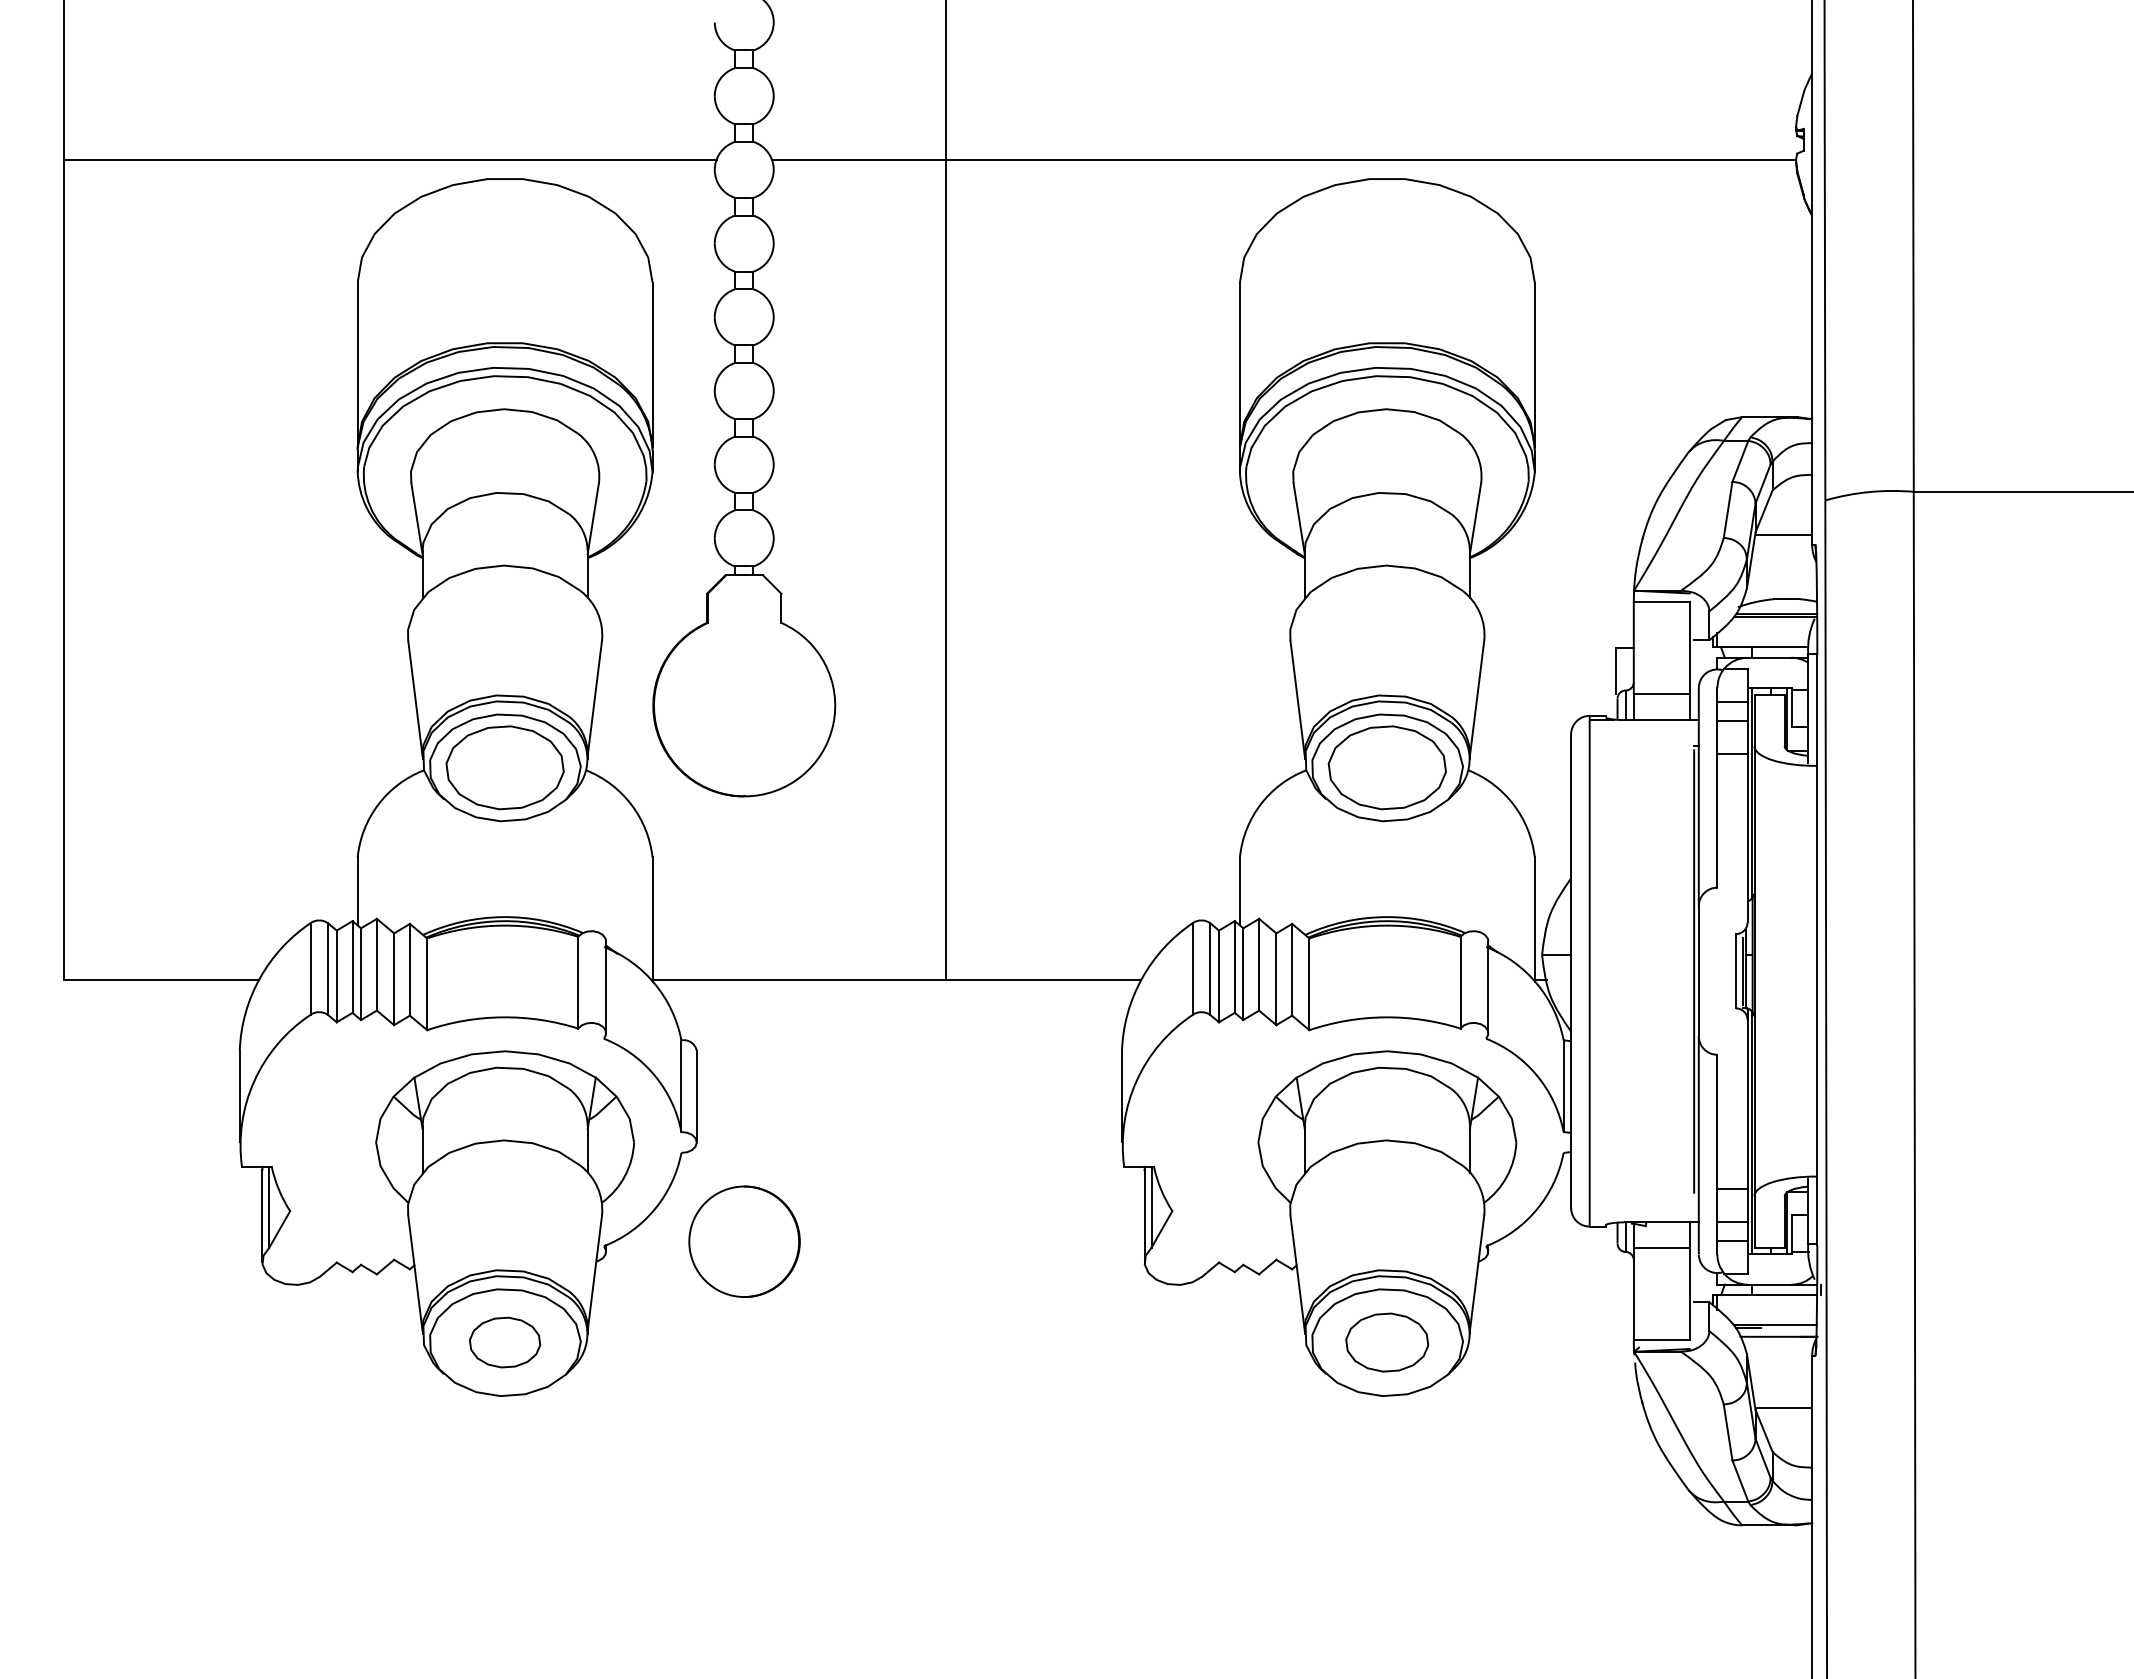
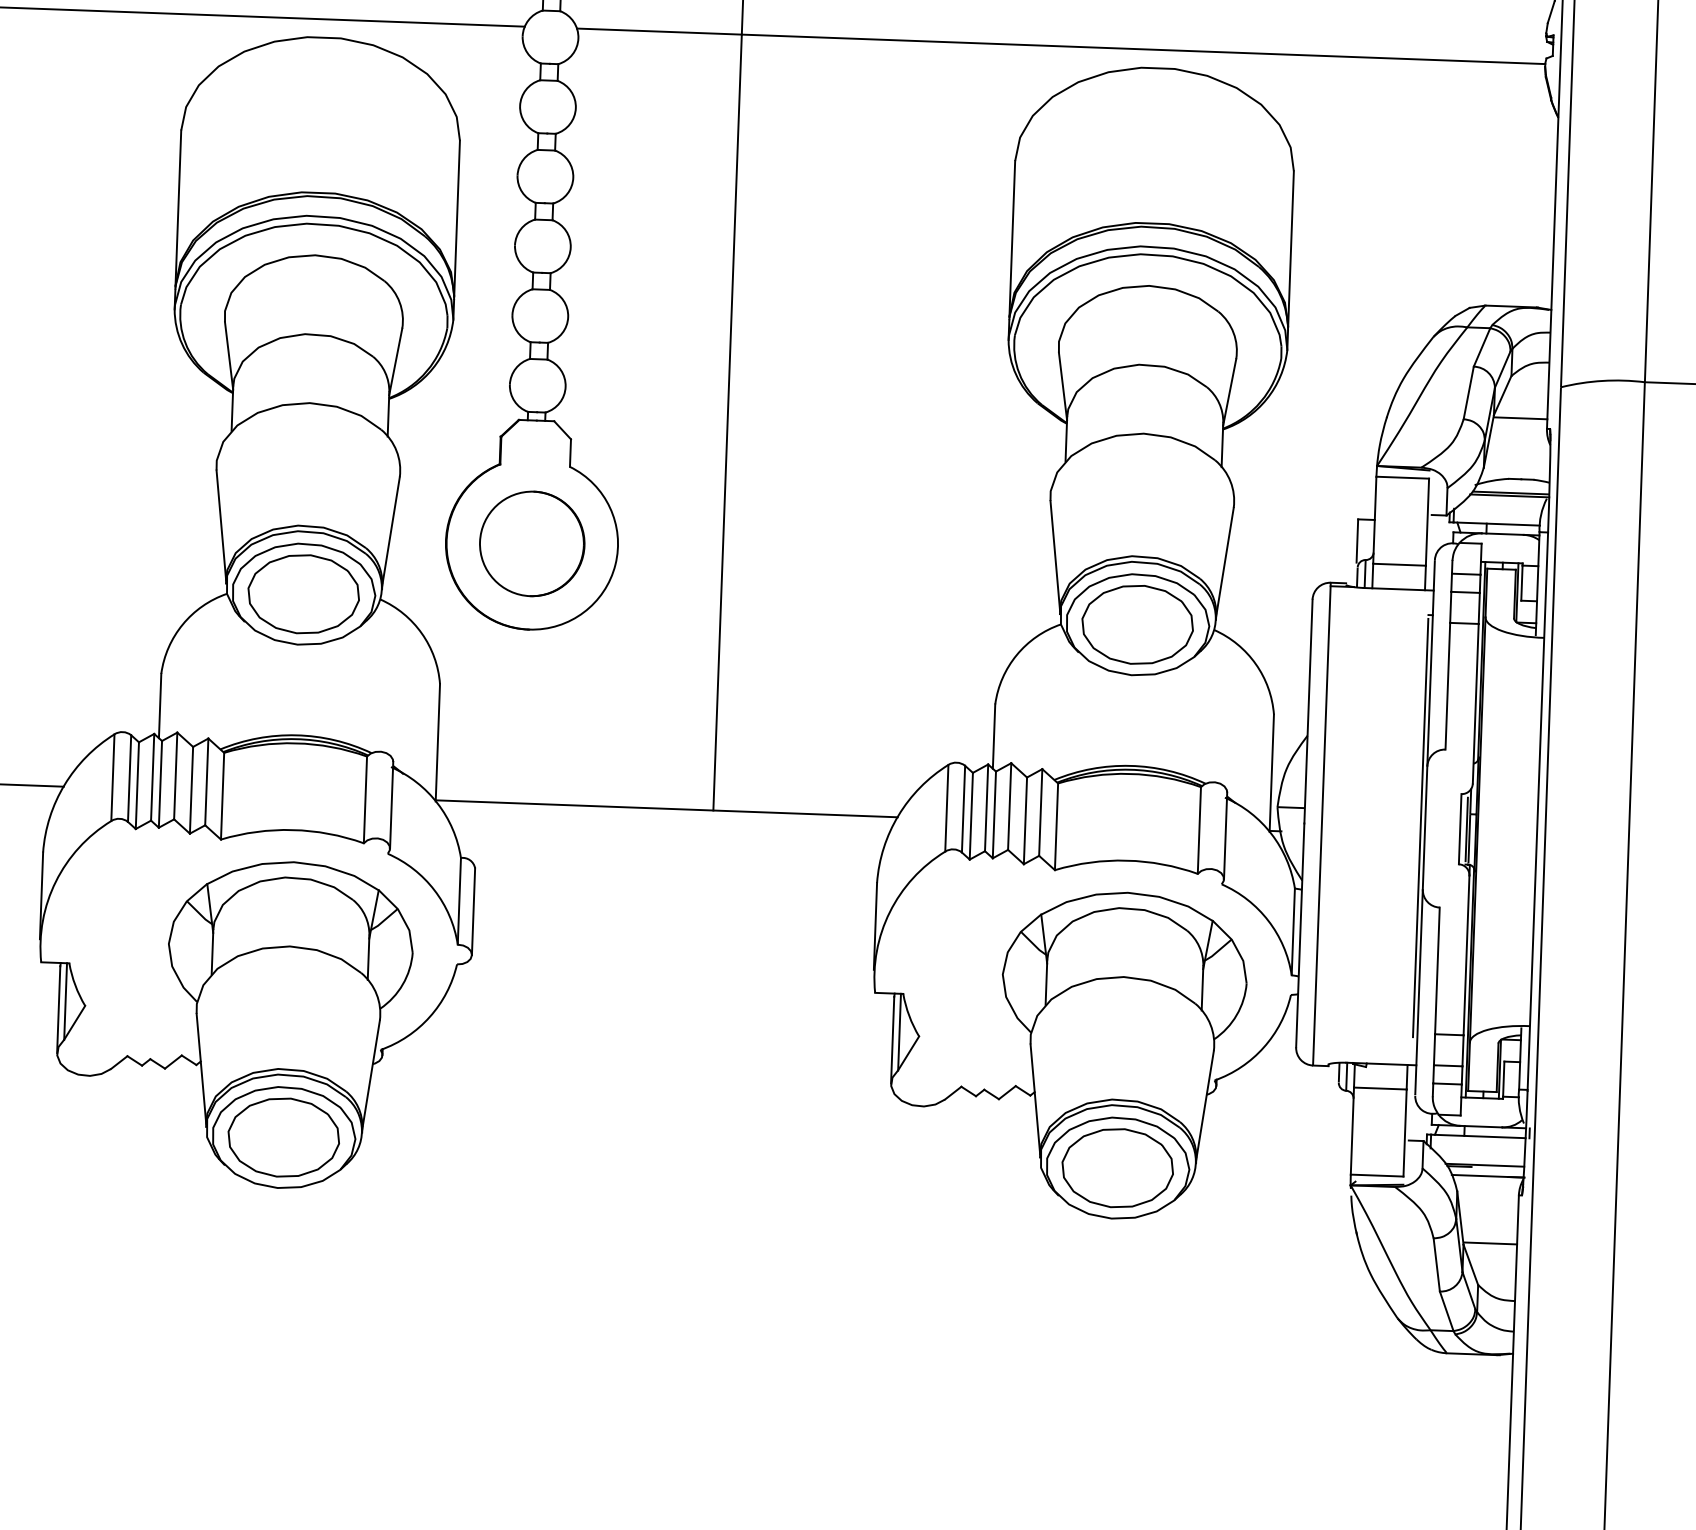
circle: (744, 1241) -> (532, 543), moved
part: (504, 1342) -> (283, 1137), size x1.67
part: (1386, 1342) -> (1116, 1168), size x1.43

